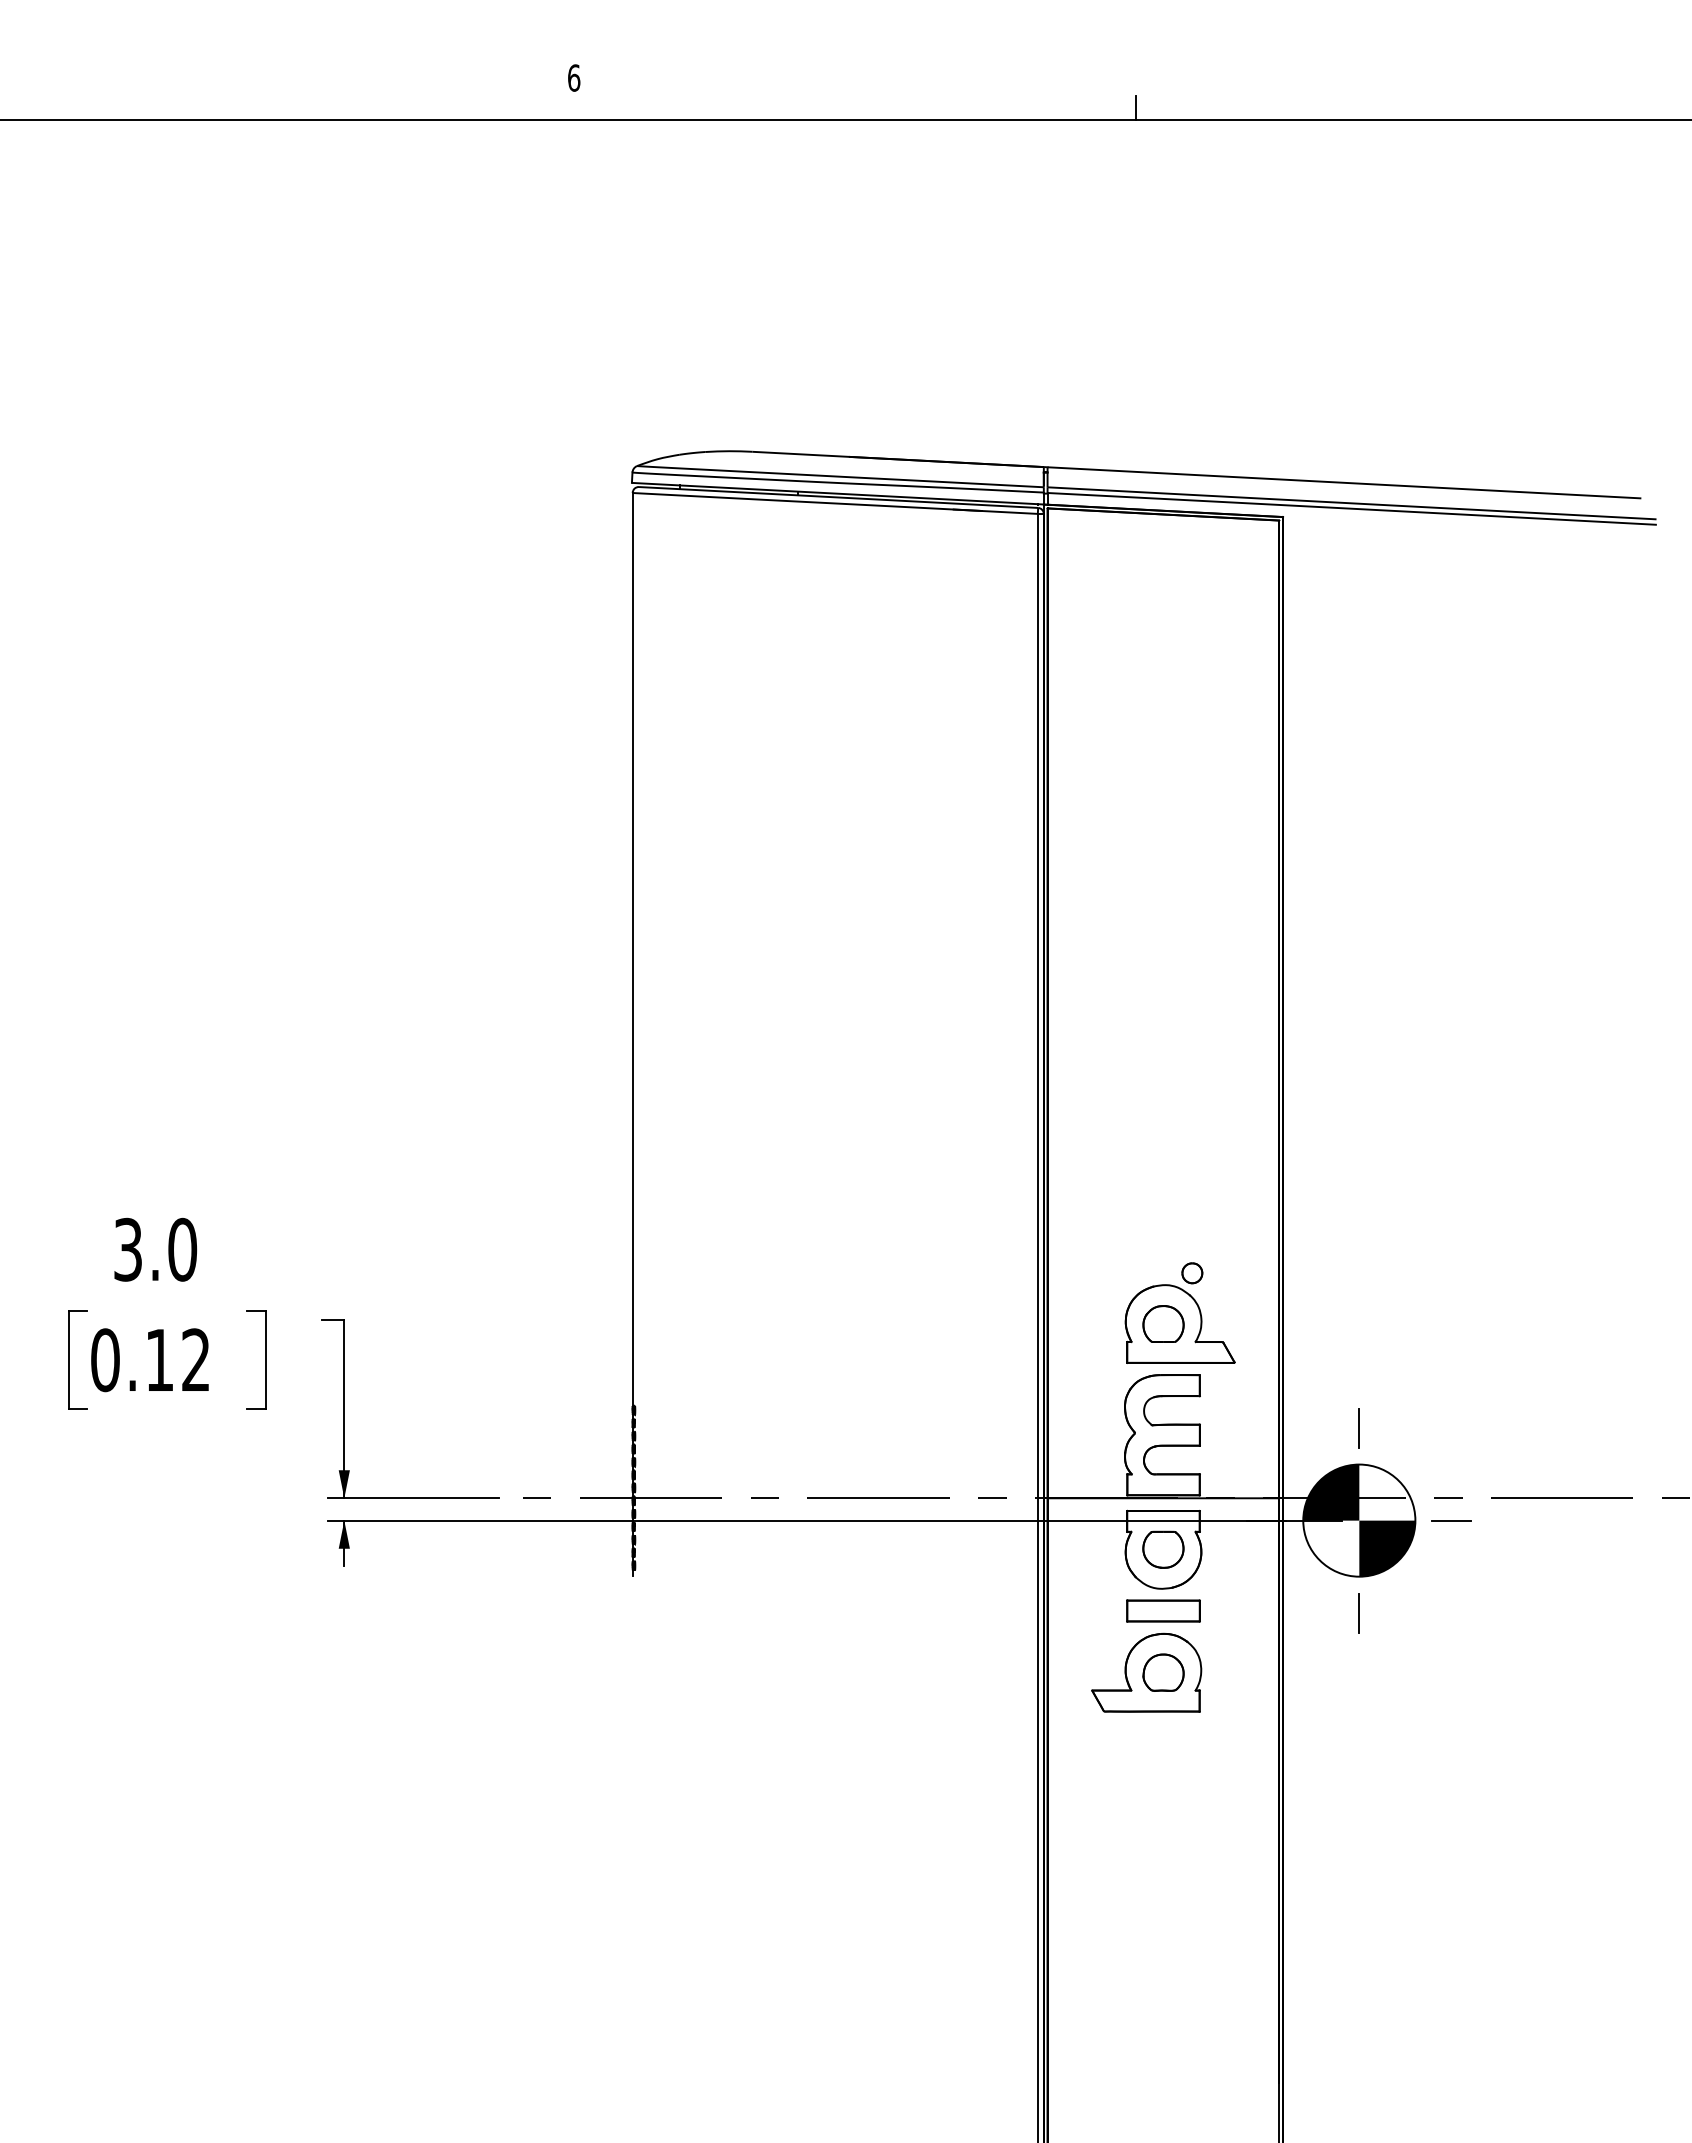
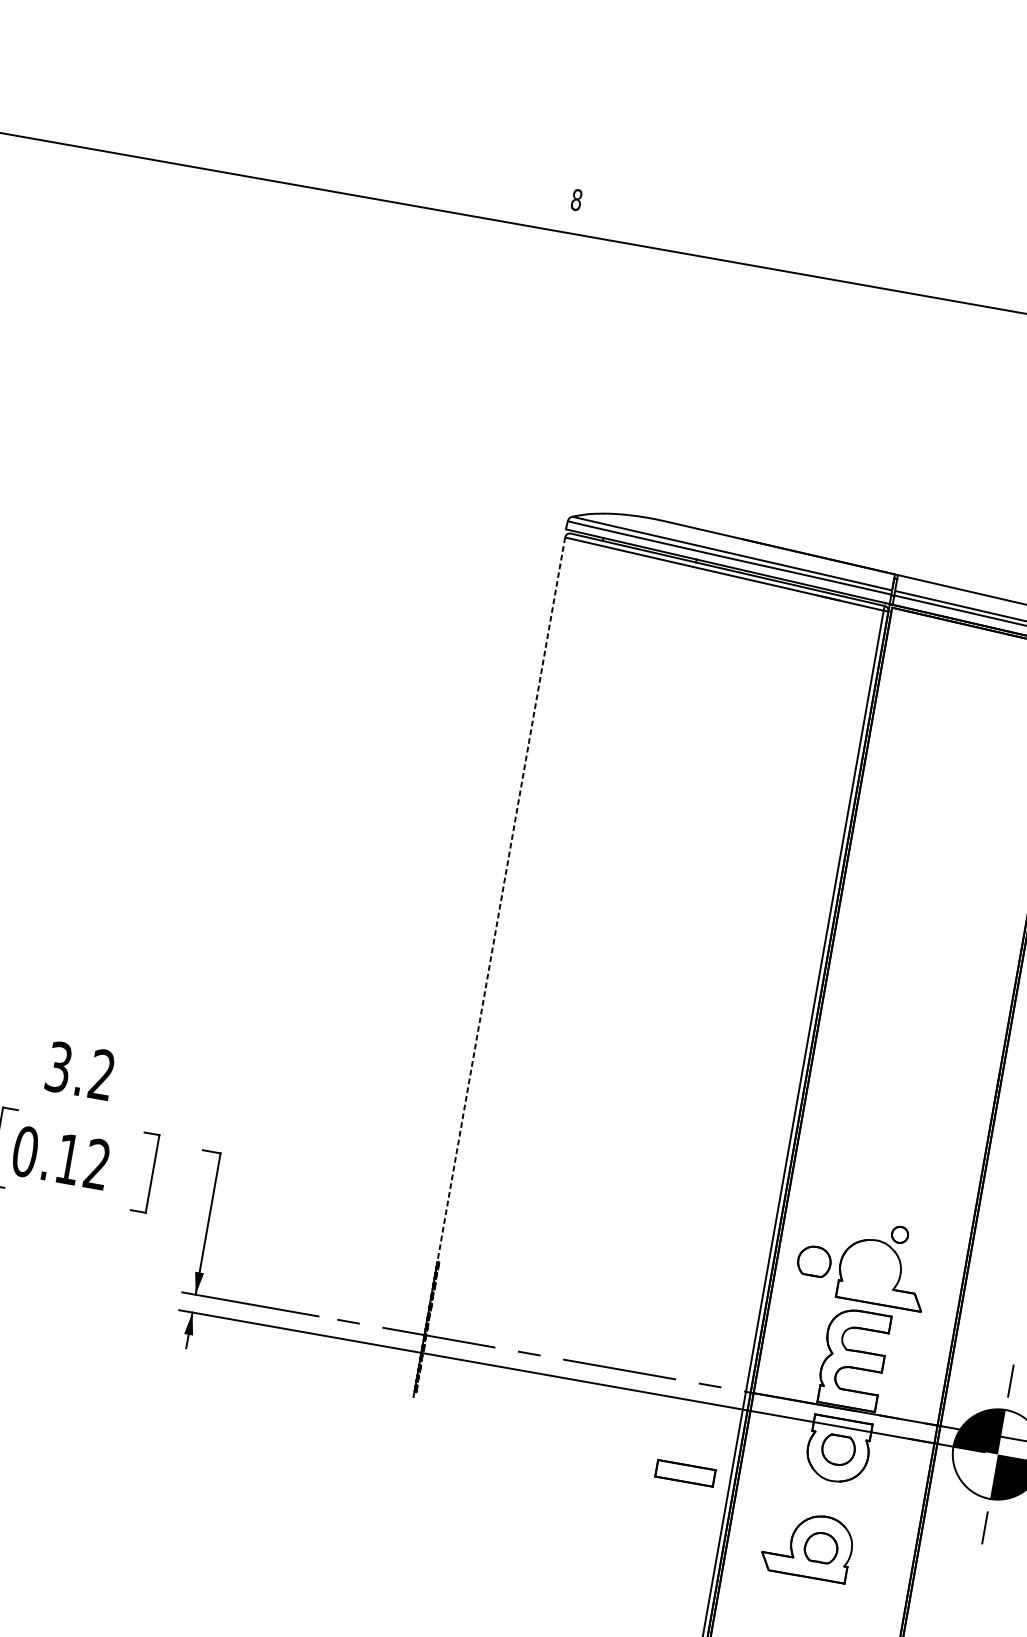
text: (574, 77) -> (577, 199), 6 -> 8
line: (1136, 108) -> (1018, 302), removed
line: (632, 951) -> (500, 901), solid -> dashed
text: (182, 1249) -> (102, 1074), 3.0 -> 3.2
part: (1163, 1323) -> (814, 1260), moved
part: (1163, 1610) -> (685, 1472), moved

